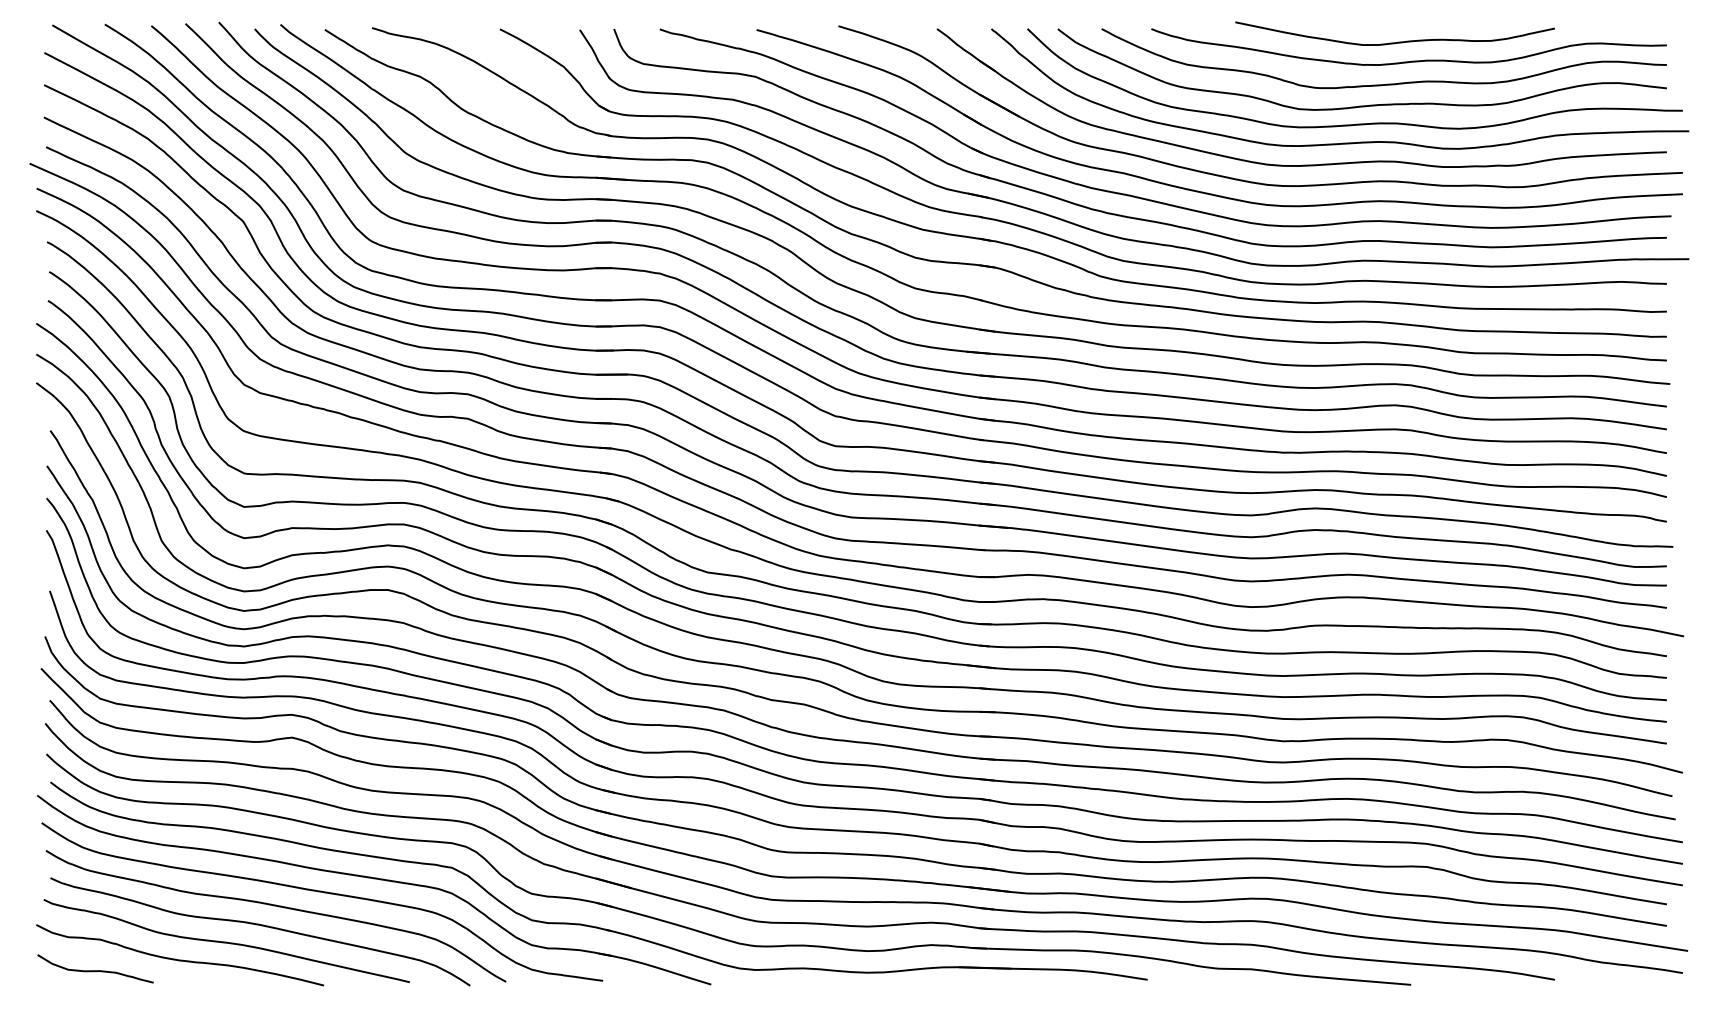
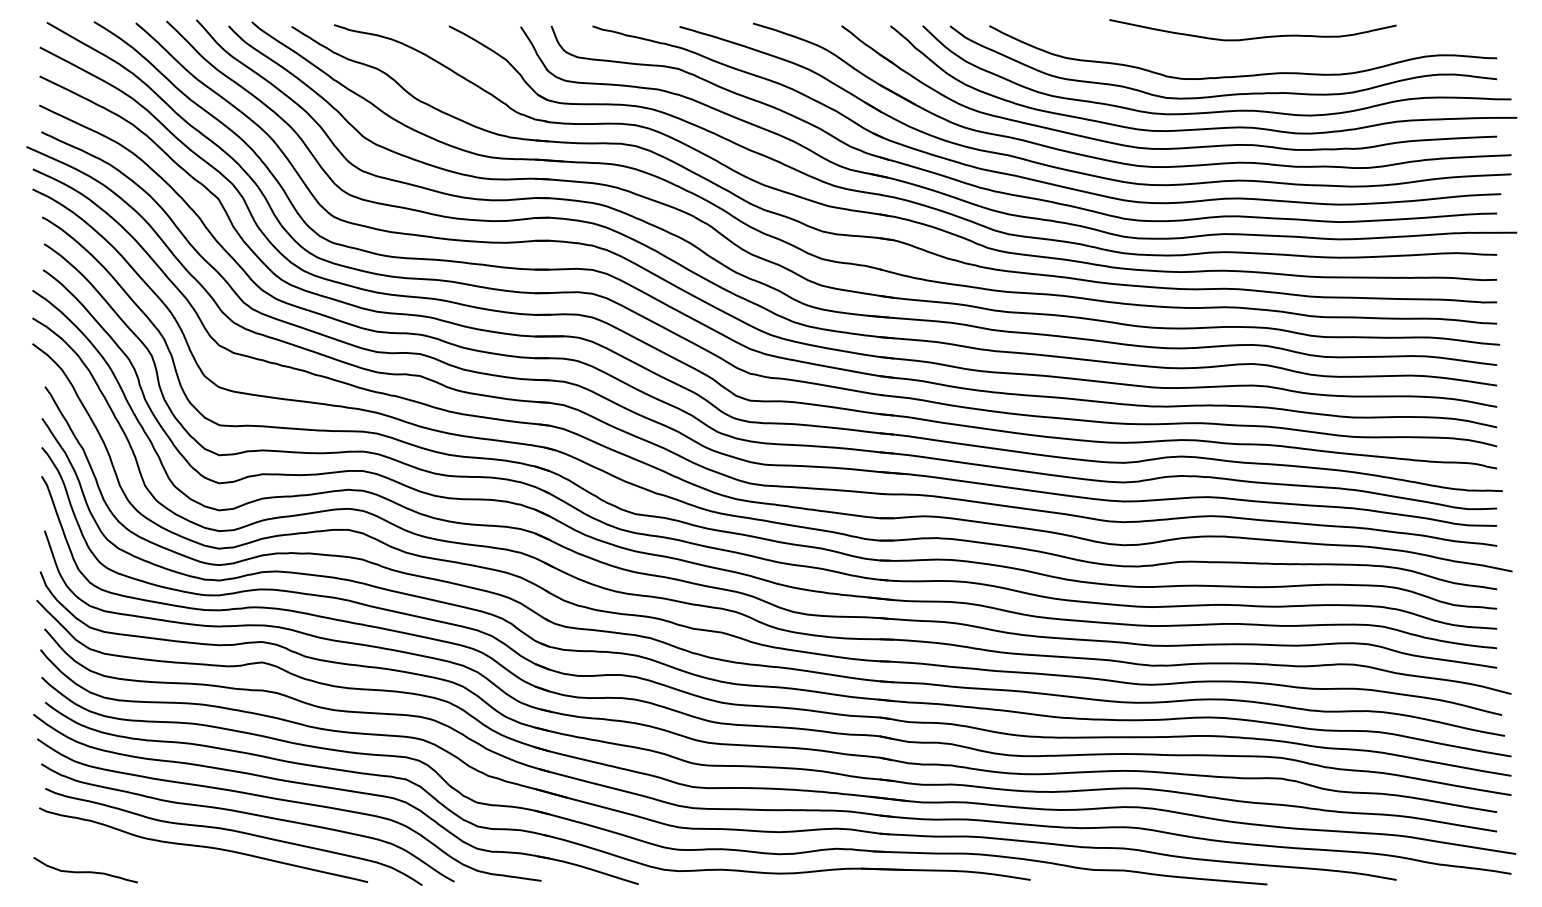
curve: (1411, 60) -> (1267, 54), removed
curve: (180, 959) -> (162, 861), removed

